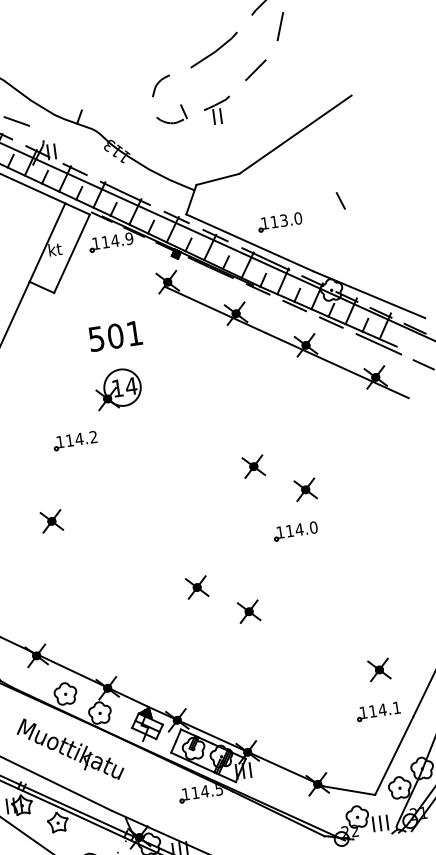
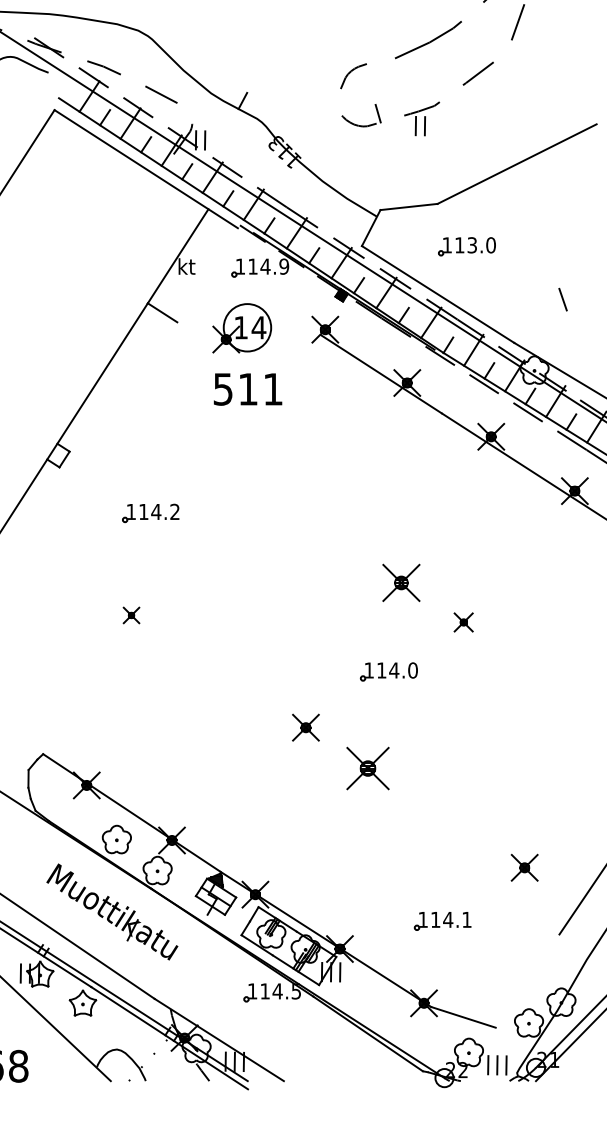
line: (340, 200) -> (562, 299), moved
part: (279, 222) -> (466, 246), moved
line: (71, 254) -> (207, 275), removed
text: (115, 335) -> (248, 388), 501 -> 511
part: (118, 388) -> (242, 328), moved
part: (75, 441) -> (150, 513), moved
part: (253, 466) -> (401, 582), size x1.4
part: (305, 489) -> (463, 622), size x0.7
part: (51, 521) -> (131, 615), size x0.6
part: (295, 531) -> (388, 671), moved
part: (249, 611) -> (368, 768), size x1.6
part: (378, 711) -> (442, 921), moved
line: (394, 755) -> (527, 980), removed

